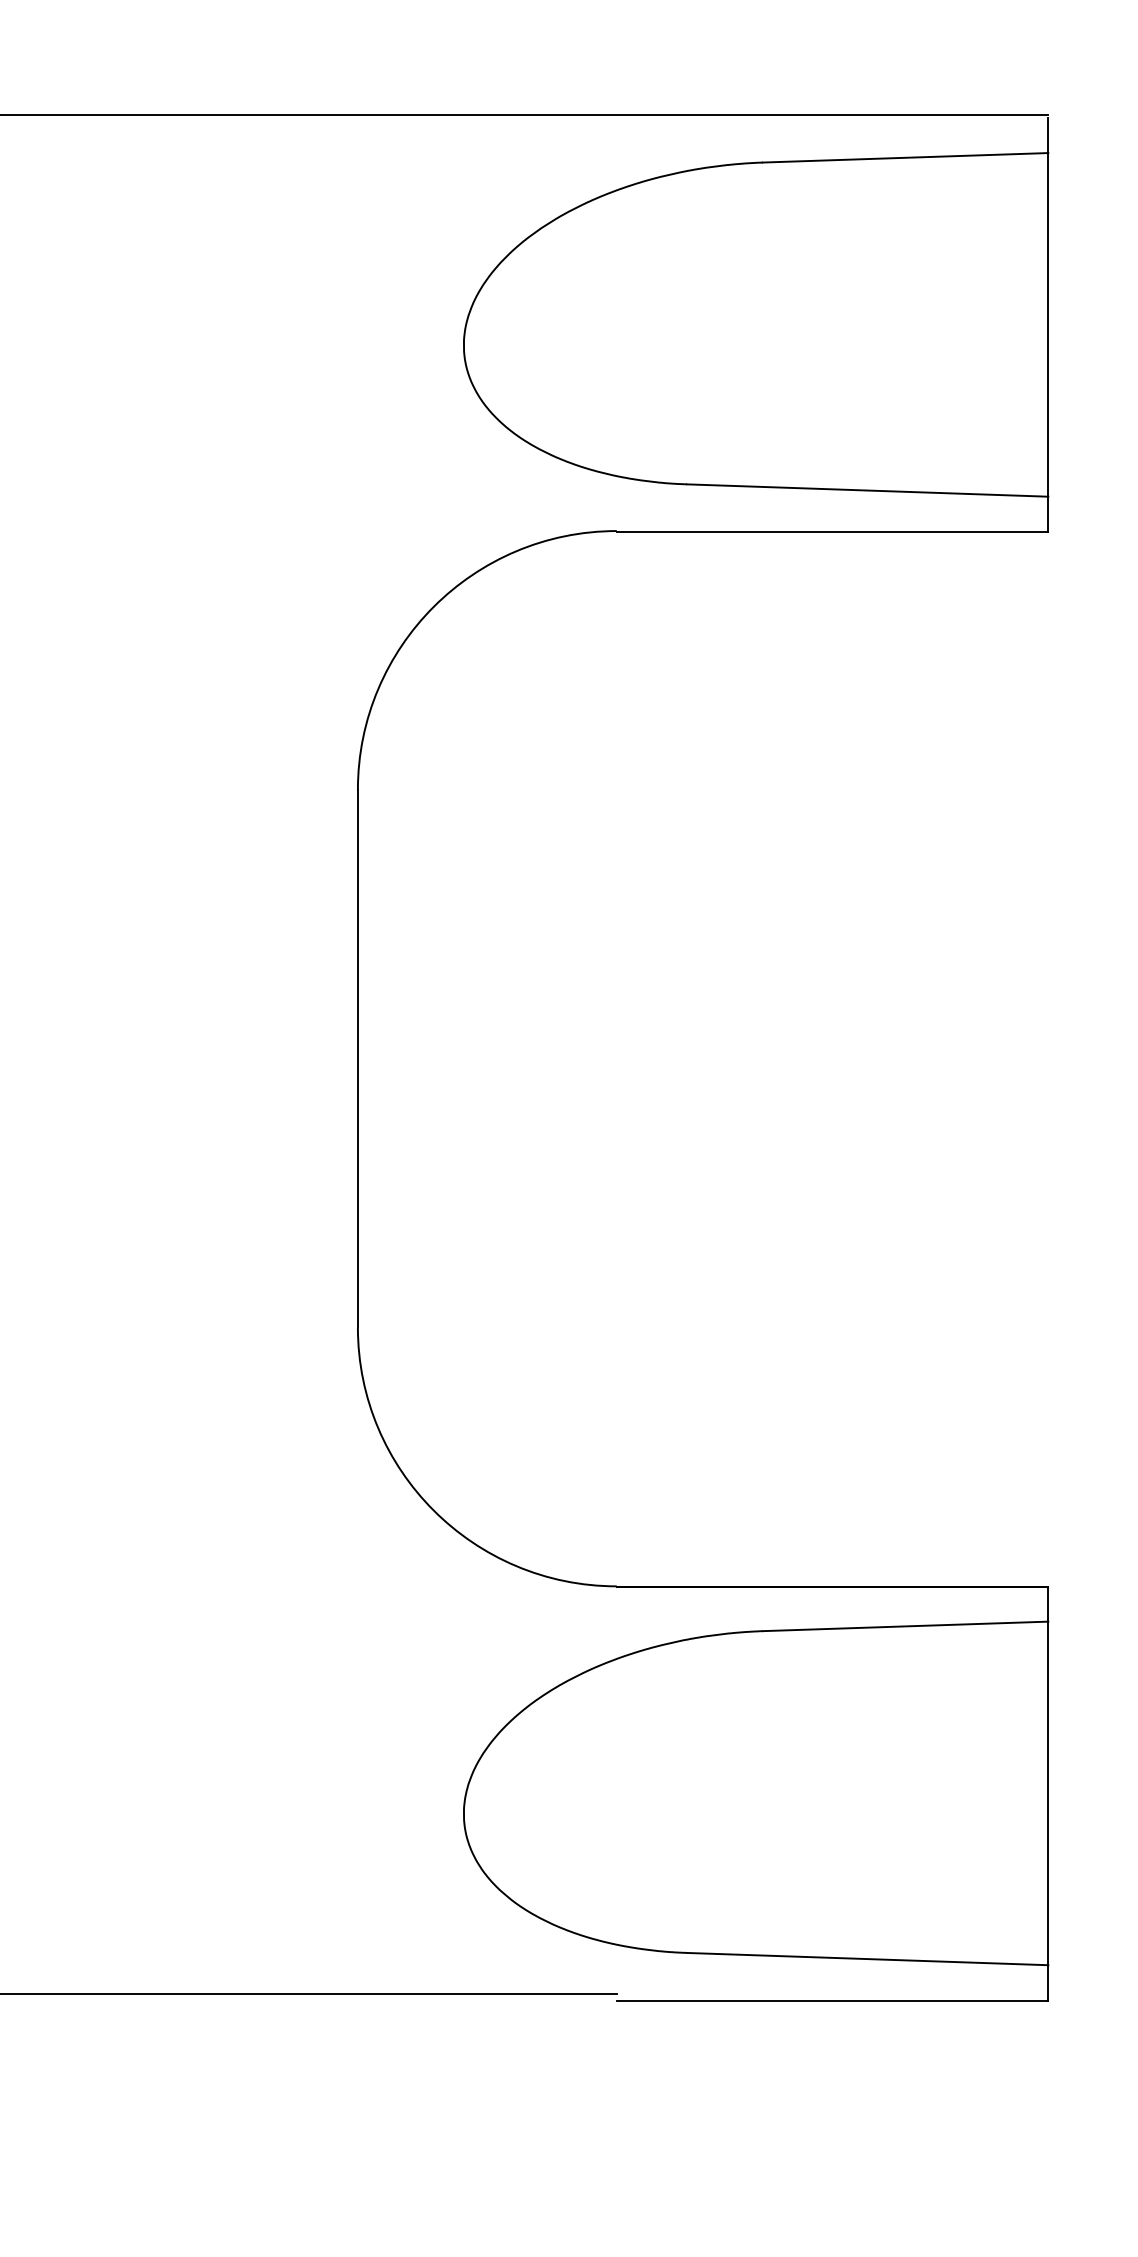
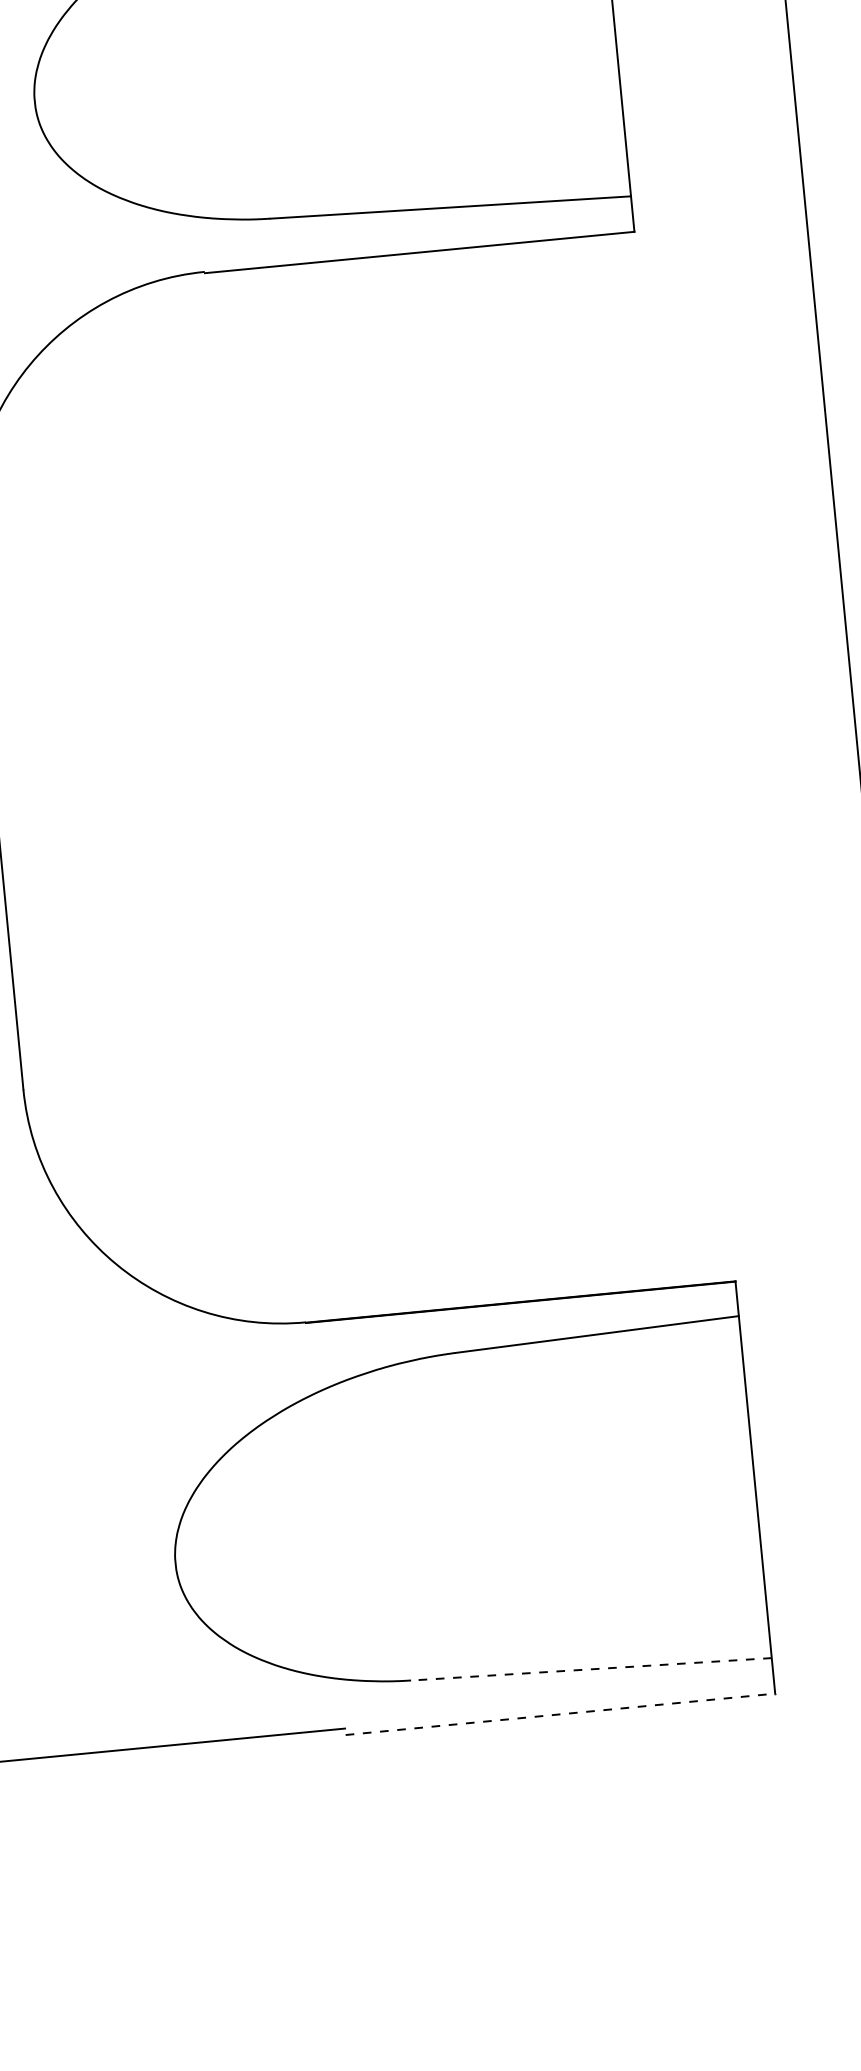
line: (867, 1959) -> (591, 1669), solid -> dashed
line: (832, 2000) -> (560, 1713), solid -> dashed

